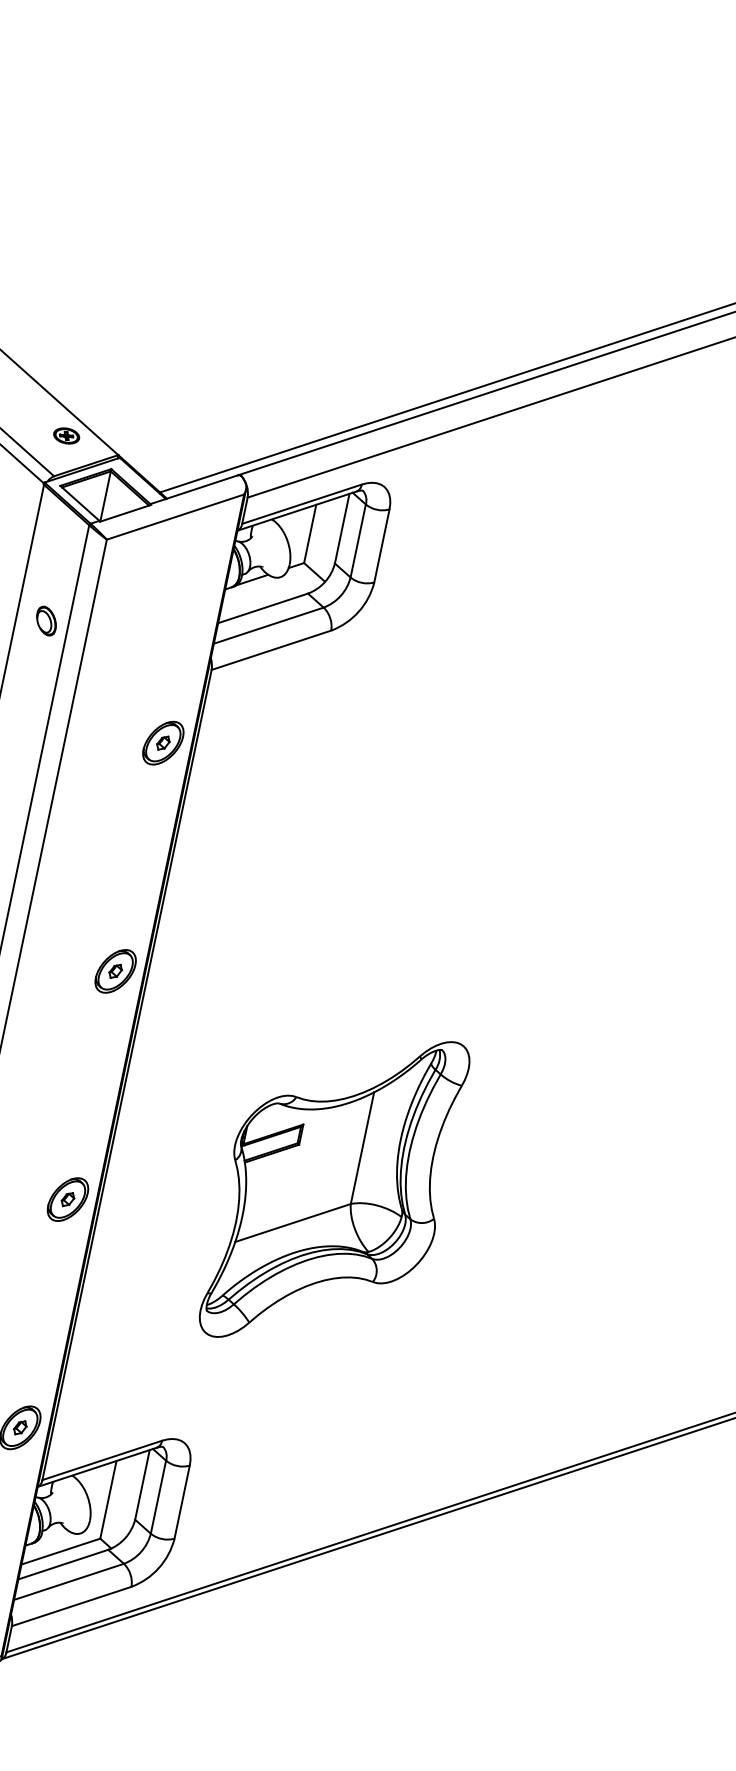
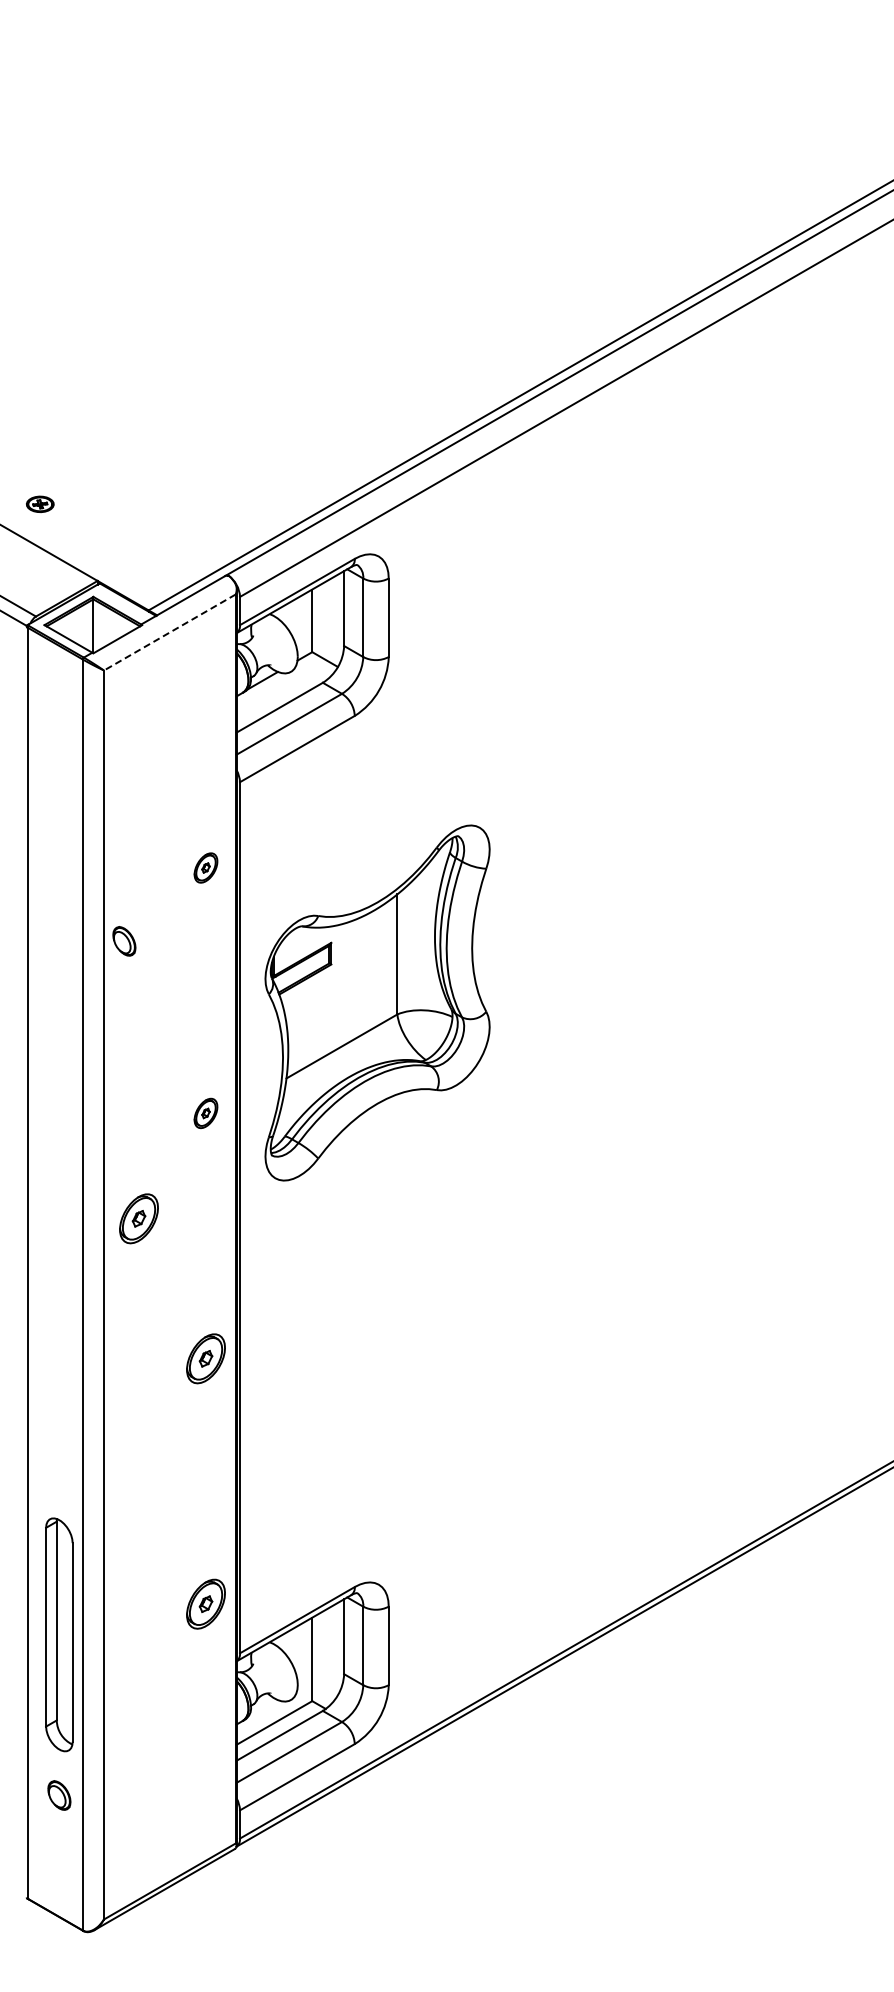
part: (67, 435) -> (40, 503), moved
line: (175, 517) -> (169, 632), solid -> dashed
part: (46, 621) -> (124, 941), moved
part: (162, 742) -> (205, 867), size x0.6
part: (115, 971) -> (205, 1113), size x0.6
part: (32, 1055) -> (138, 1218), added
part: (334, 1189) -> (377, 1002), moved

